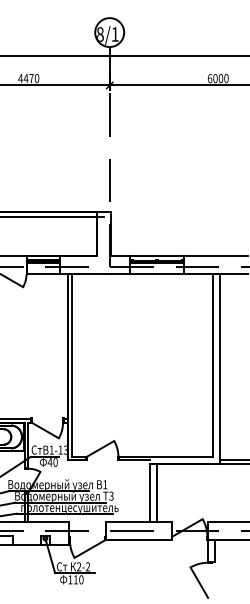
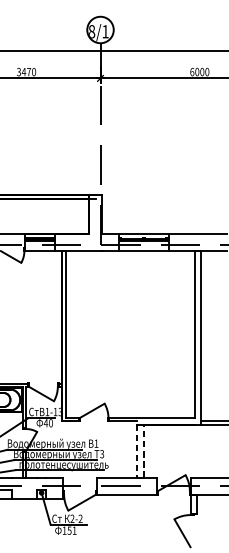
text: (20, 78) -> (18, 72), 4470 -> 3470
line: (149, 492) -> (136, 450), solid -> dashed
line: (157, 492) -> (144, 450), solid -> dashed
text: (78, 579) -> (71, 530), 110 -> 151

